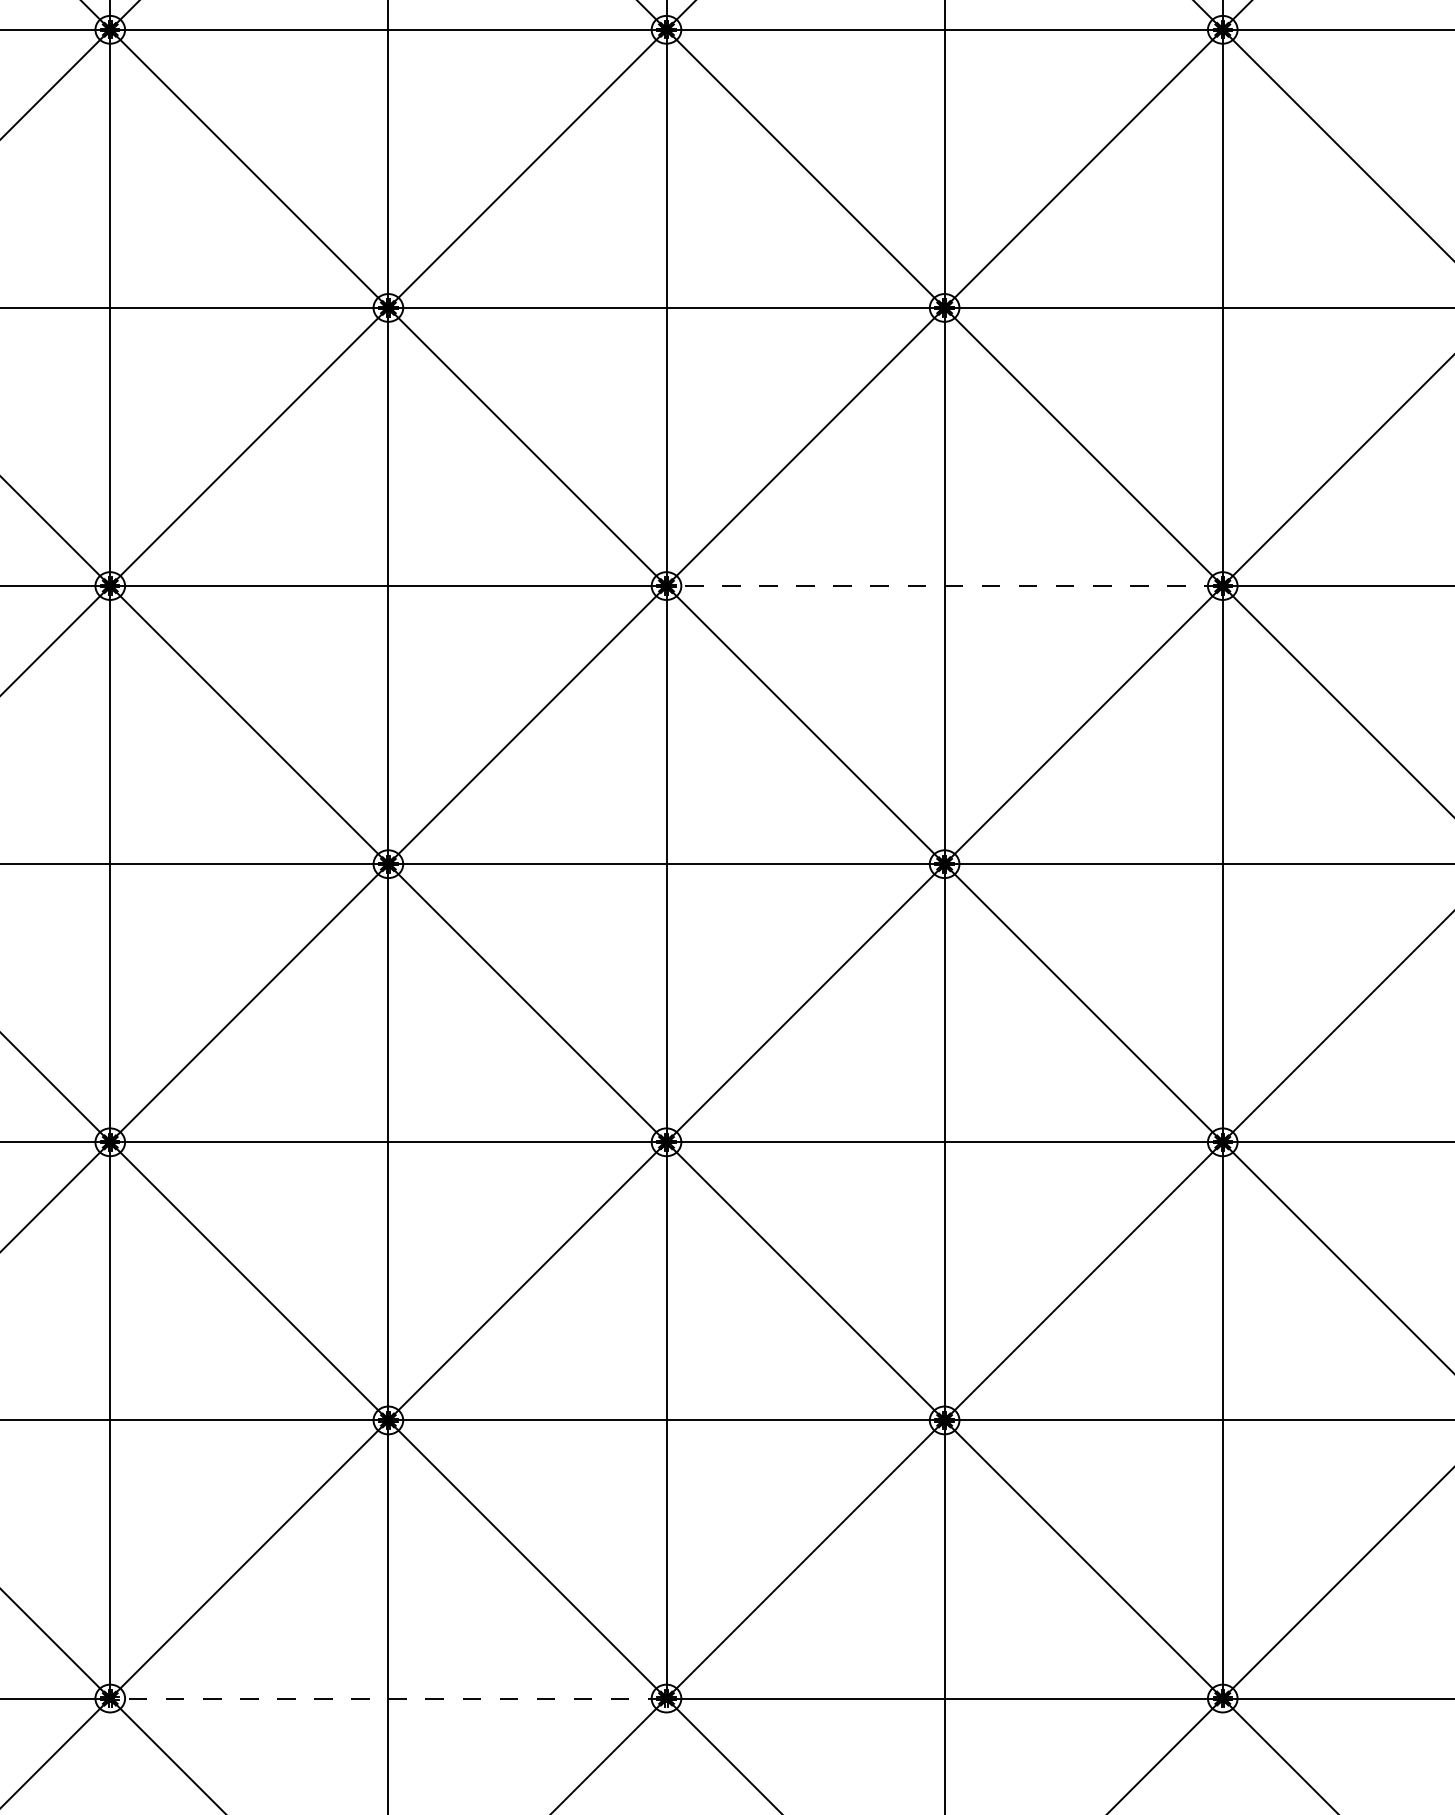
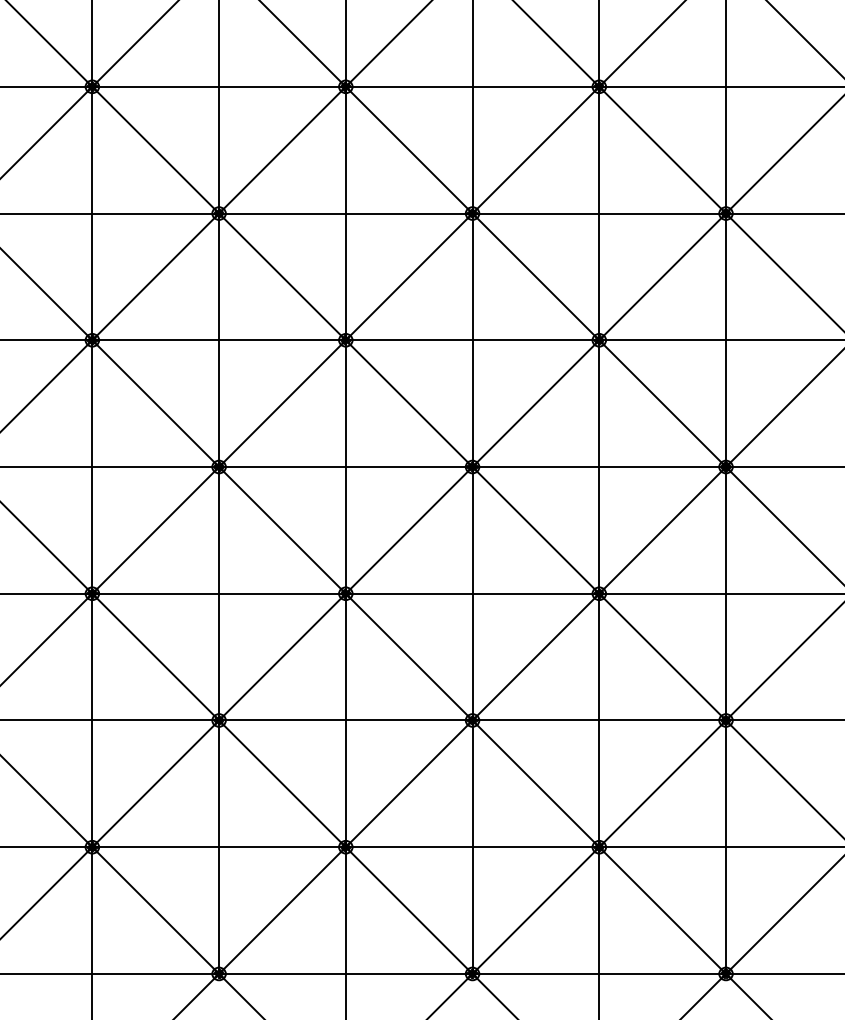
line: (945, 587) -> (599, 467), dashed -> solid
line: (387, 1697) -> (345, 973), dashed -> solid

